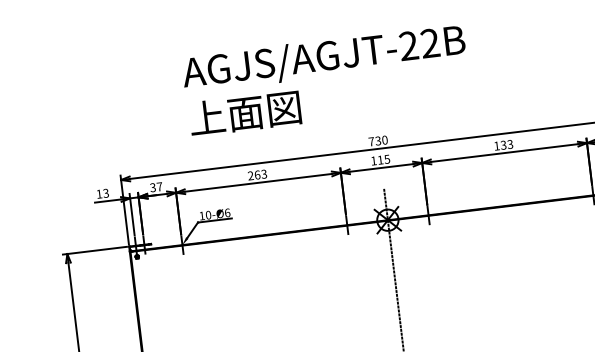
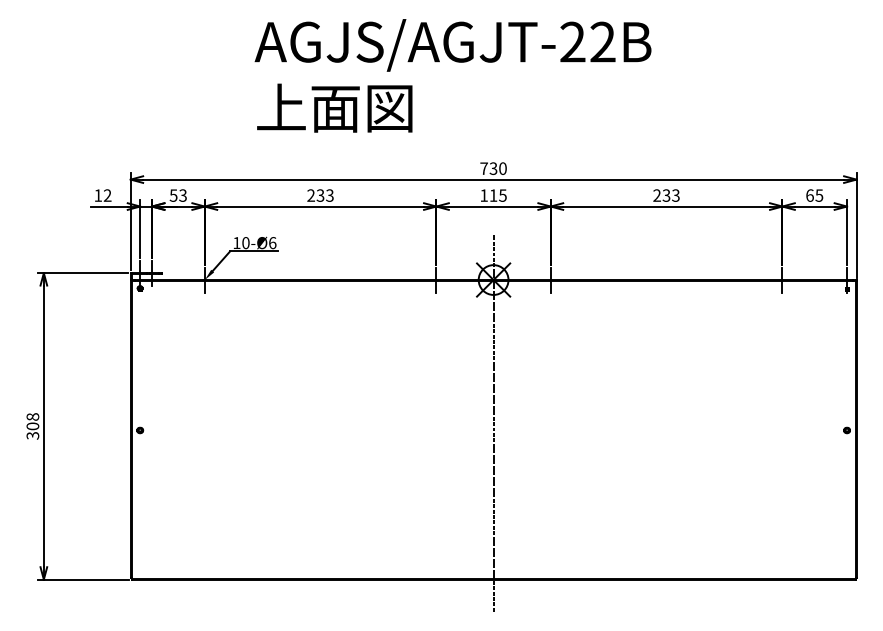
text: (326, 80) -> (452, 75), moved
text: (496, 146) -> (656, 195), 133 -> 233
text: (257, 174) -> (320, 195), 263 -> 233
text: (156, 187) -> (178, 195), 37 -> 53
text: (105, 193) -> (107, 195), 13 -> 12

